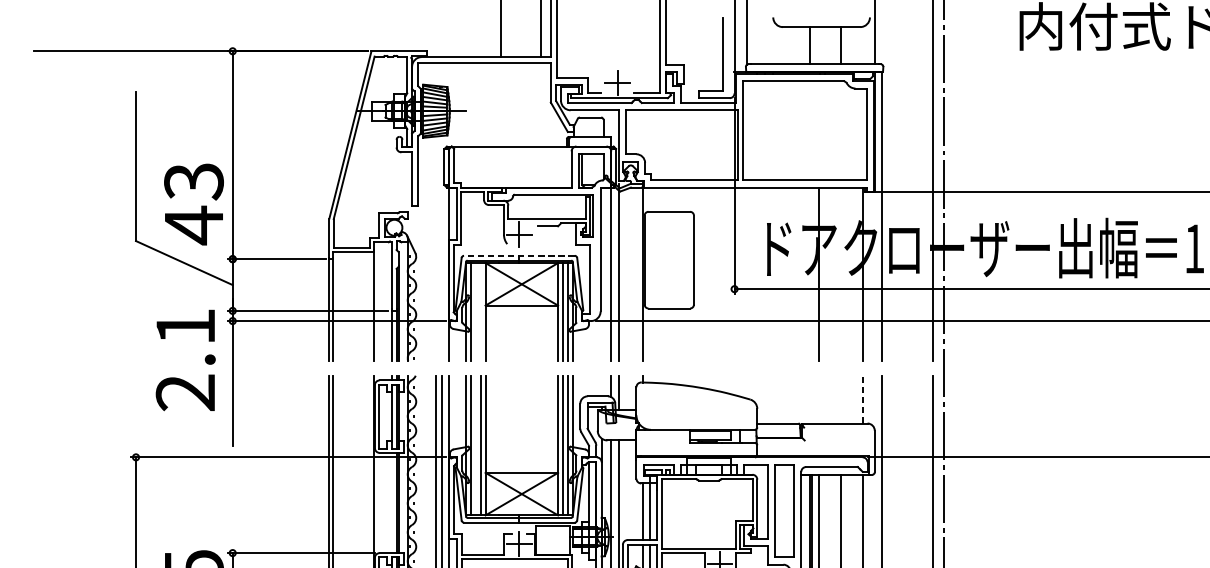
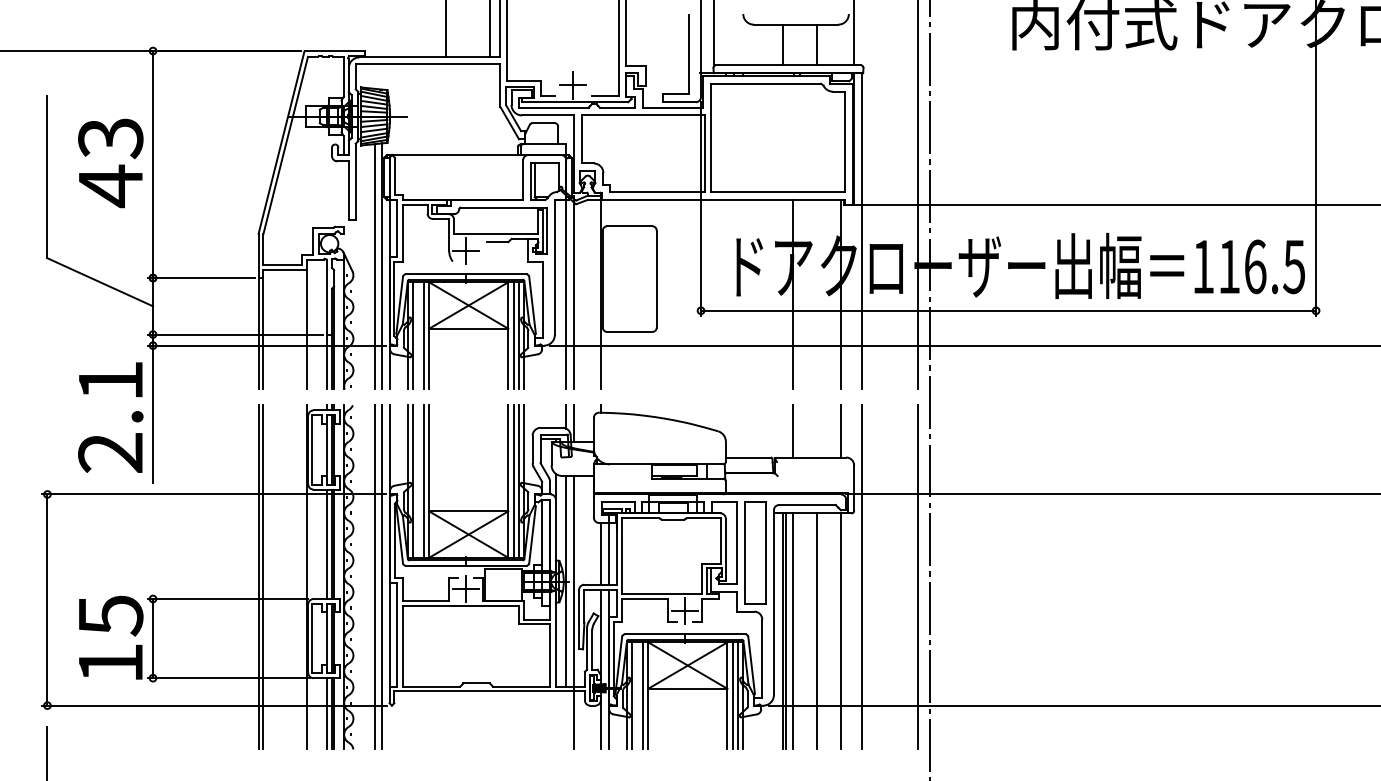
text: (193, 204) -> (110, 163), moved
line: (436, 248) -> (375, 266), added
line: (441, 248) -> (381, 266), added
line: (518, 255) -> (465, 274), dashed -> solid
line: (480, 311) -> (423, 335), added
text: (185, 360) -> (110, 417), moved
line: (862, 398) -> (840, 430), dashed -> solid
line: (819, 399) -> (793, 431), added
line: (391, 503) -> (326, 544), added

